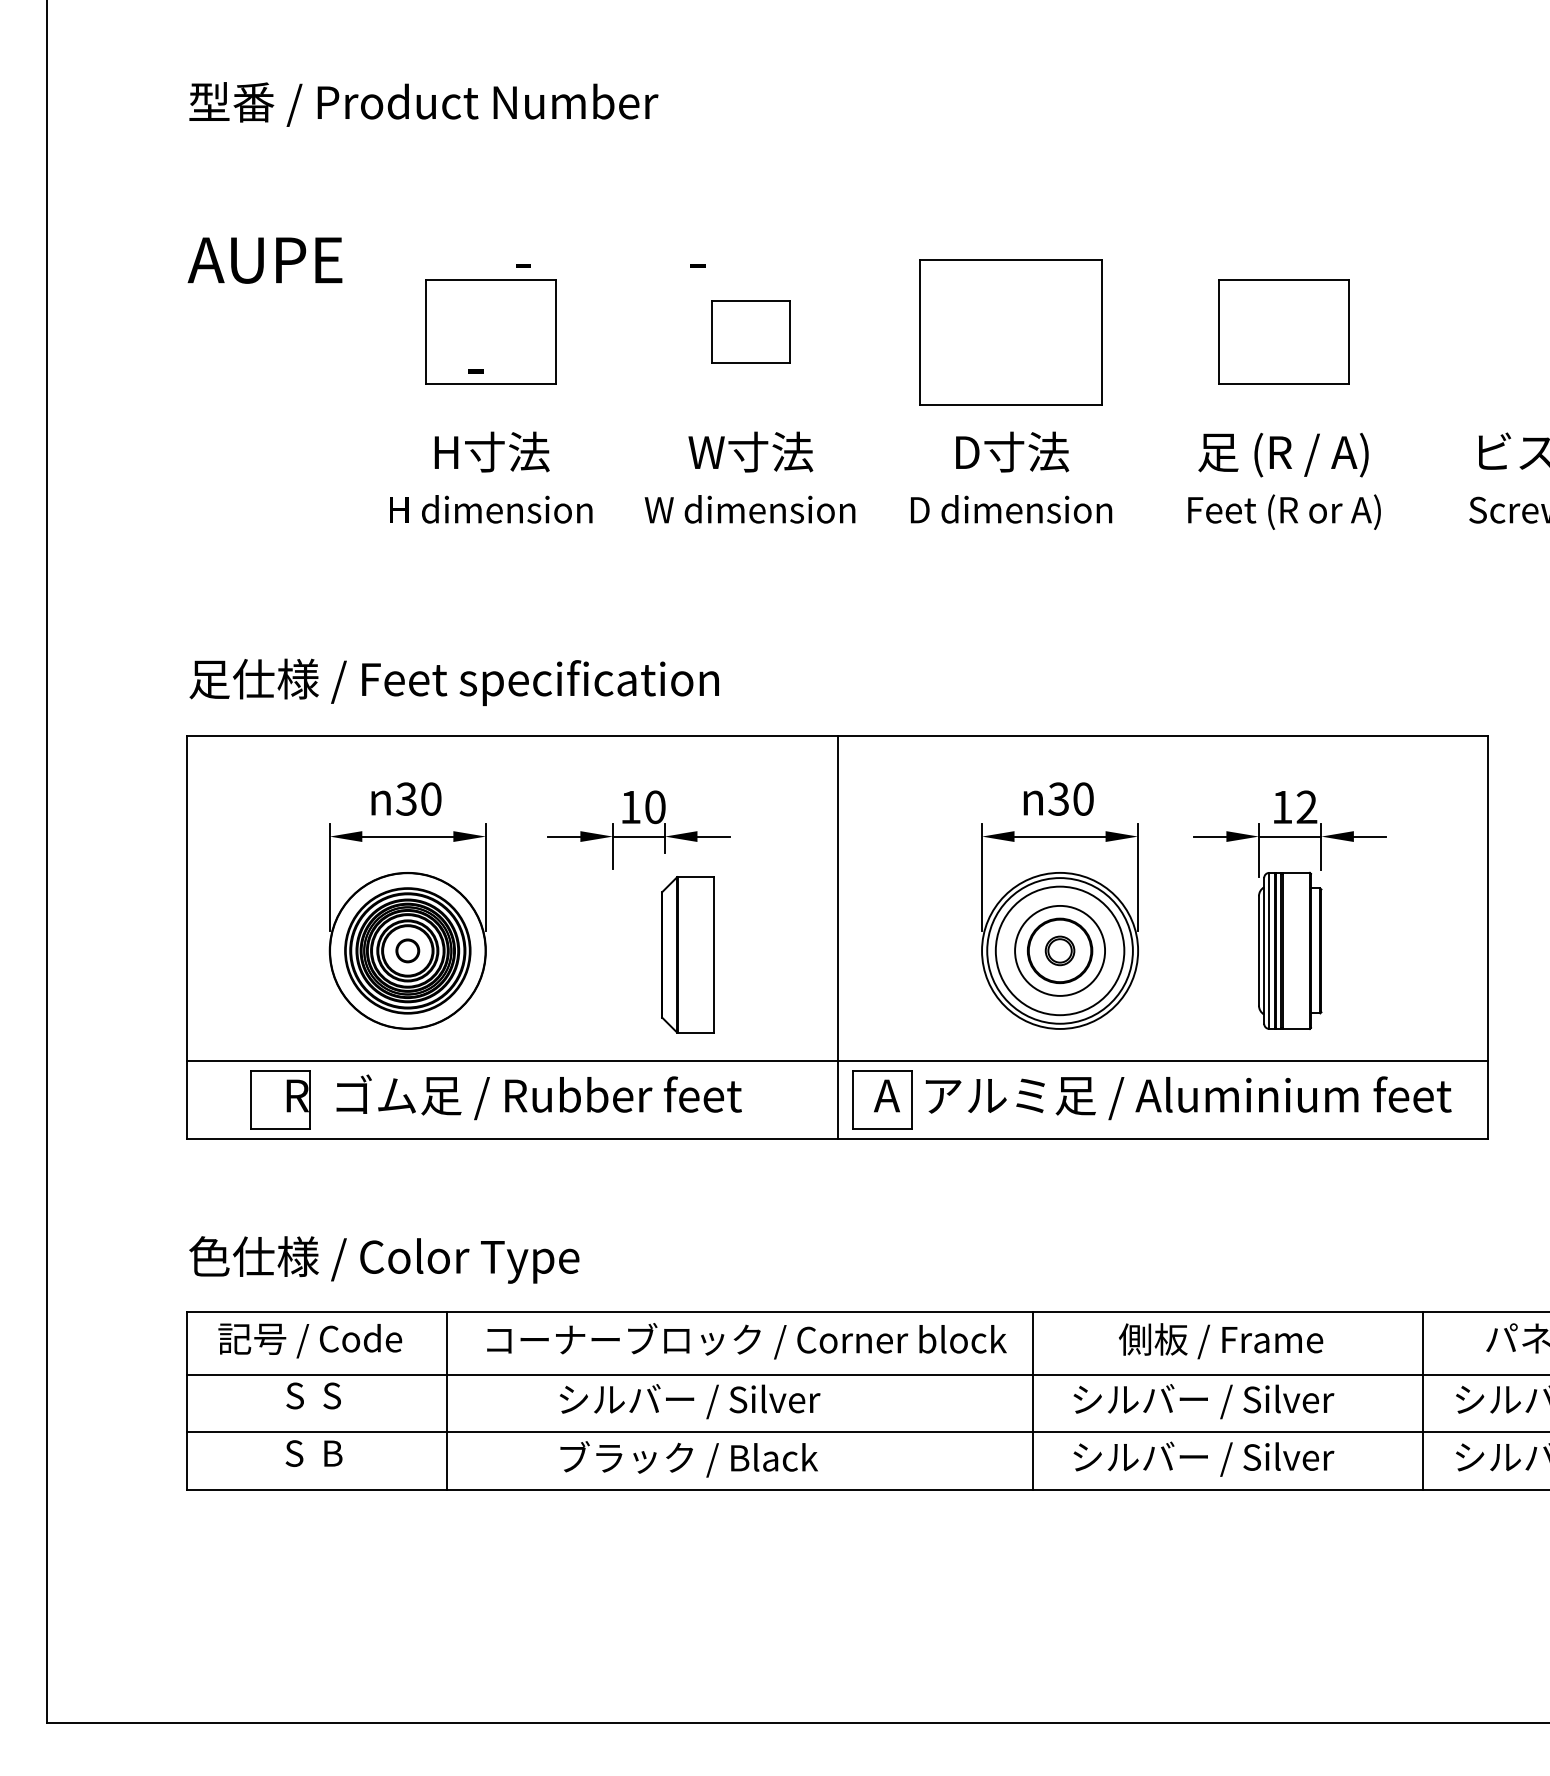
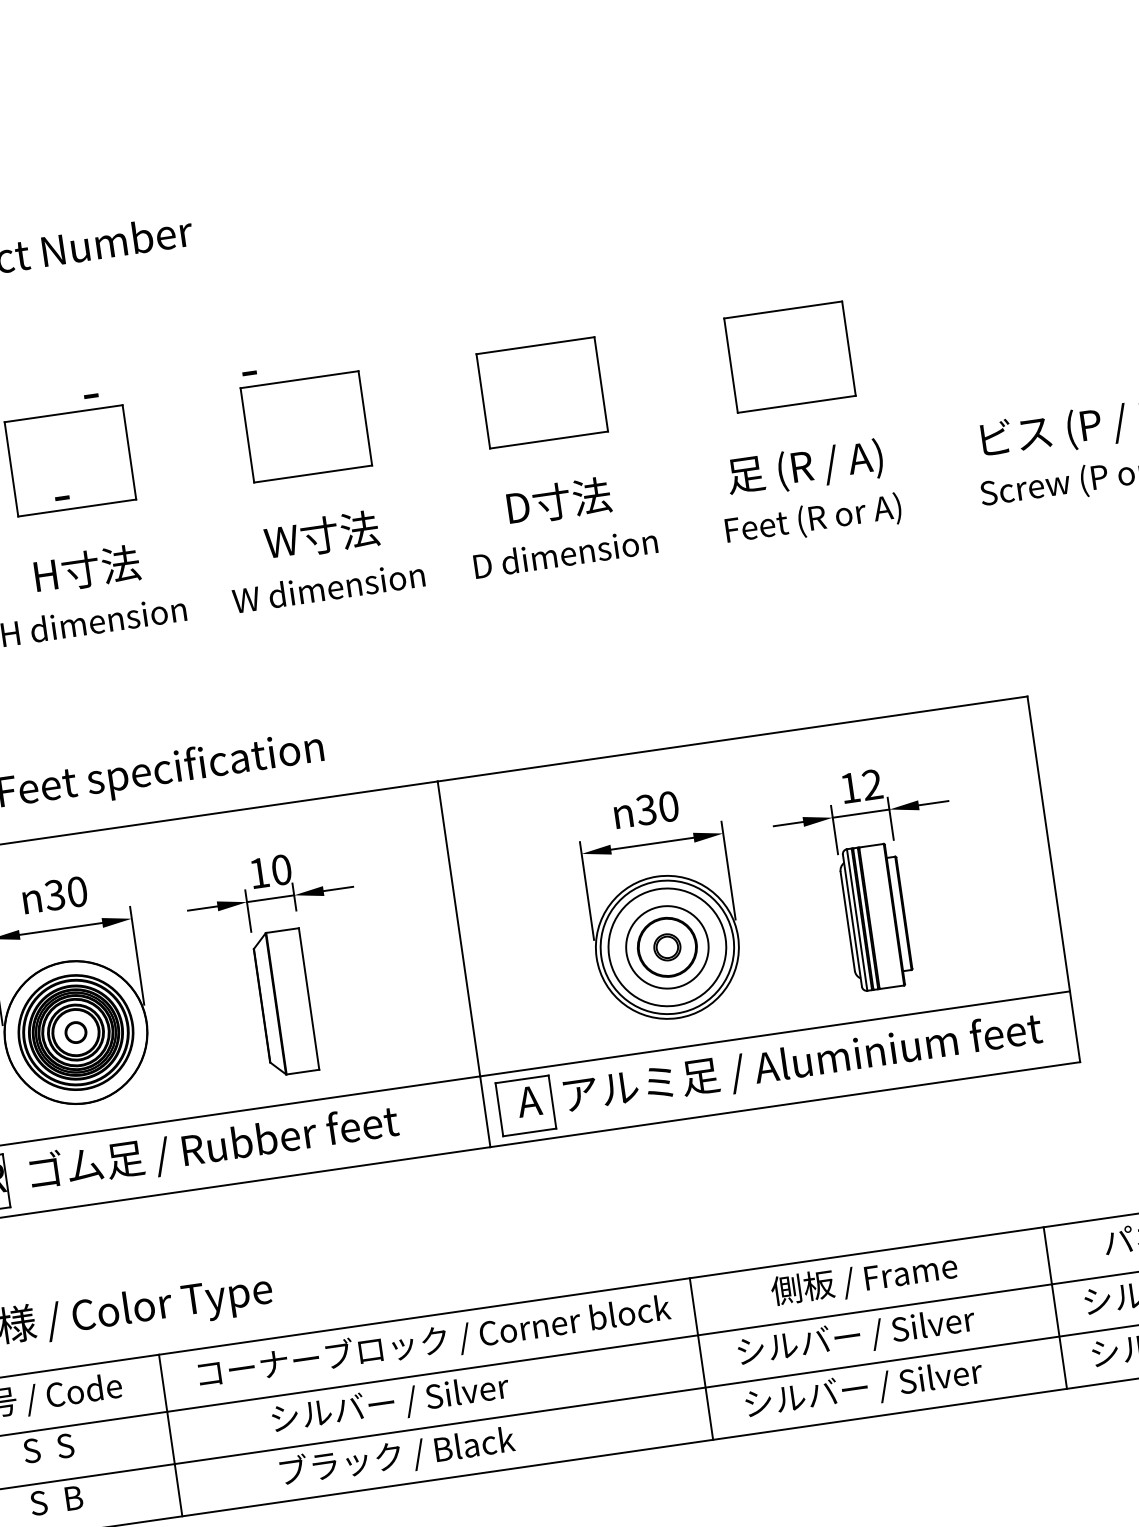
part: (750, 331) -> (305, 426), size x1.67
part: (1010, 331) -> (541, 392), size x0.71
part: (687, 954) -> (285, 1002), moved

